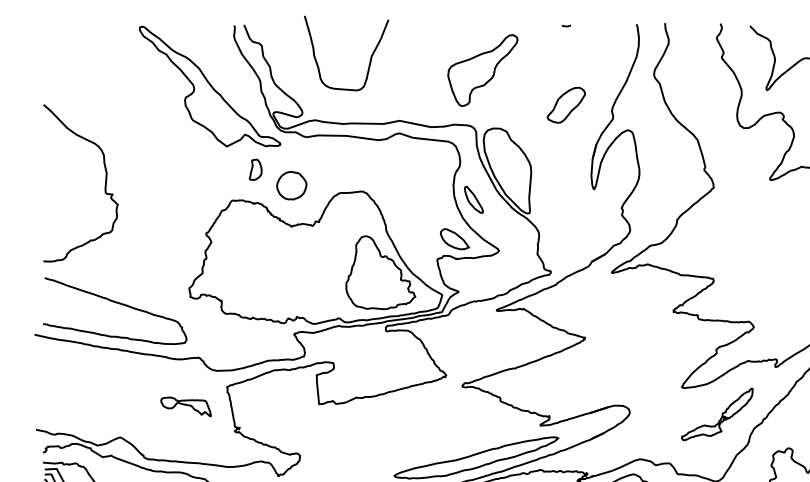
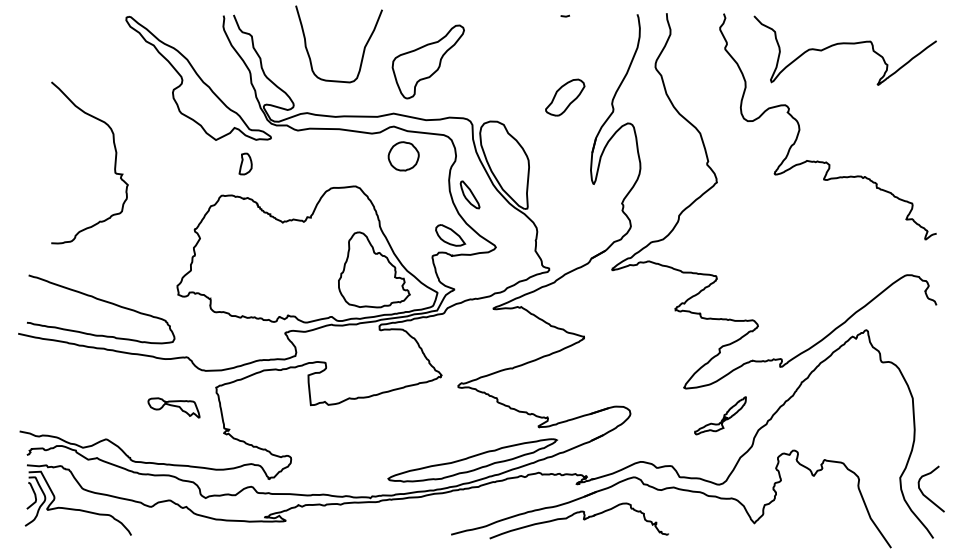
part: (482, 70) -> (427, 61), moved
curve: (104, 182) -> (114, 162), moved
part: (291, 185) -> (403, 156), moved
part: (717, 414) -> (720, 415), size x0.7

